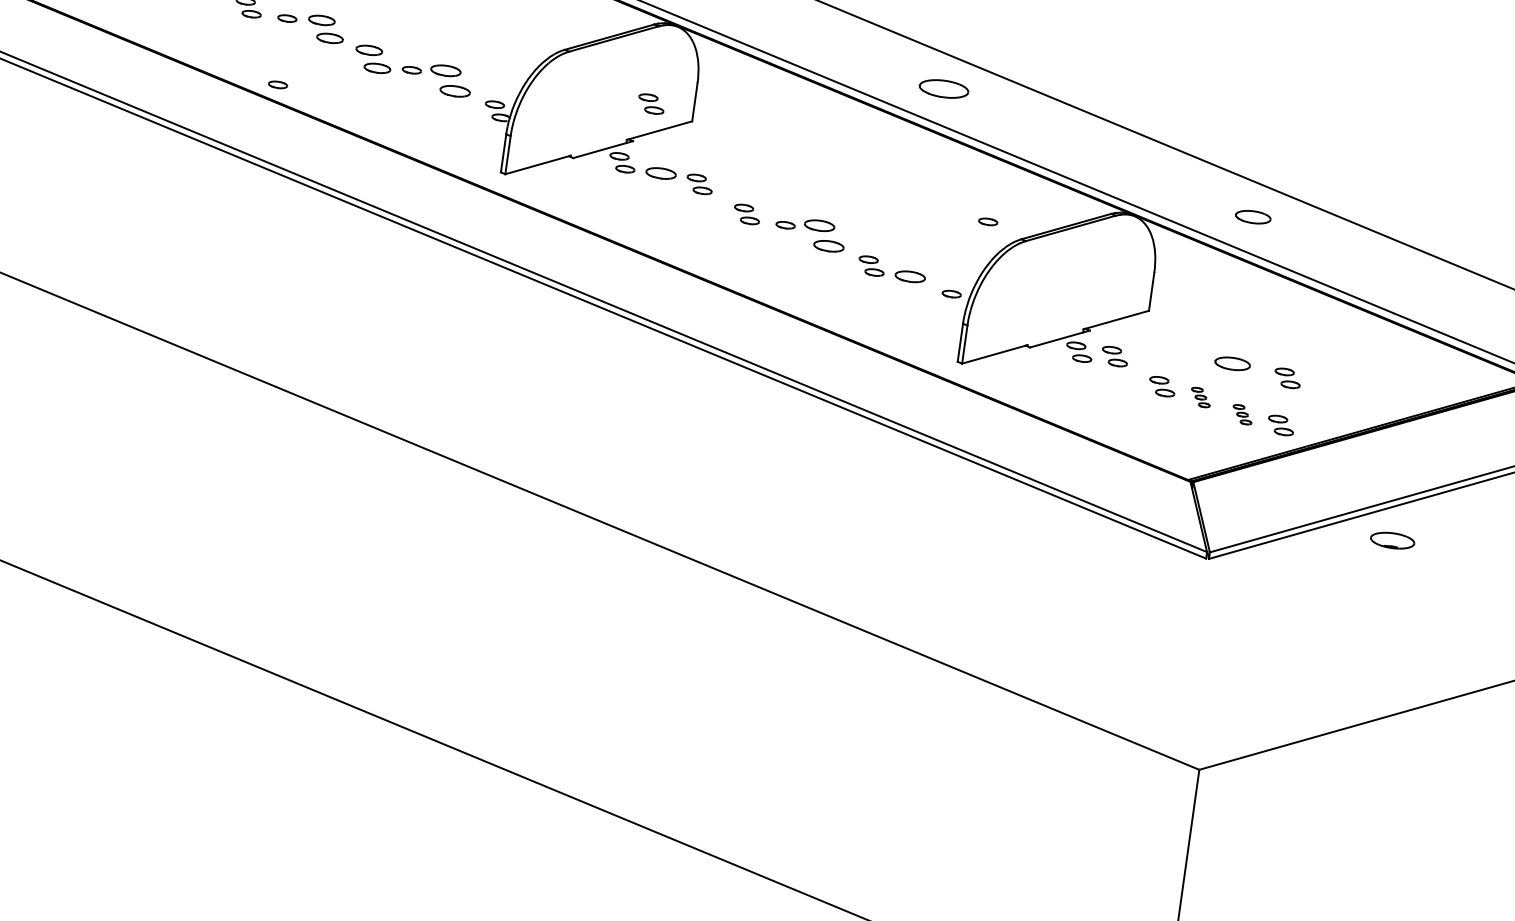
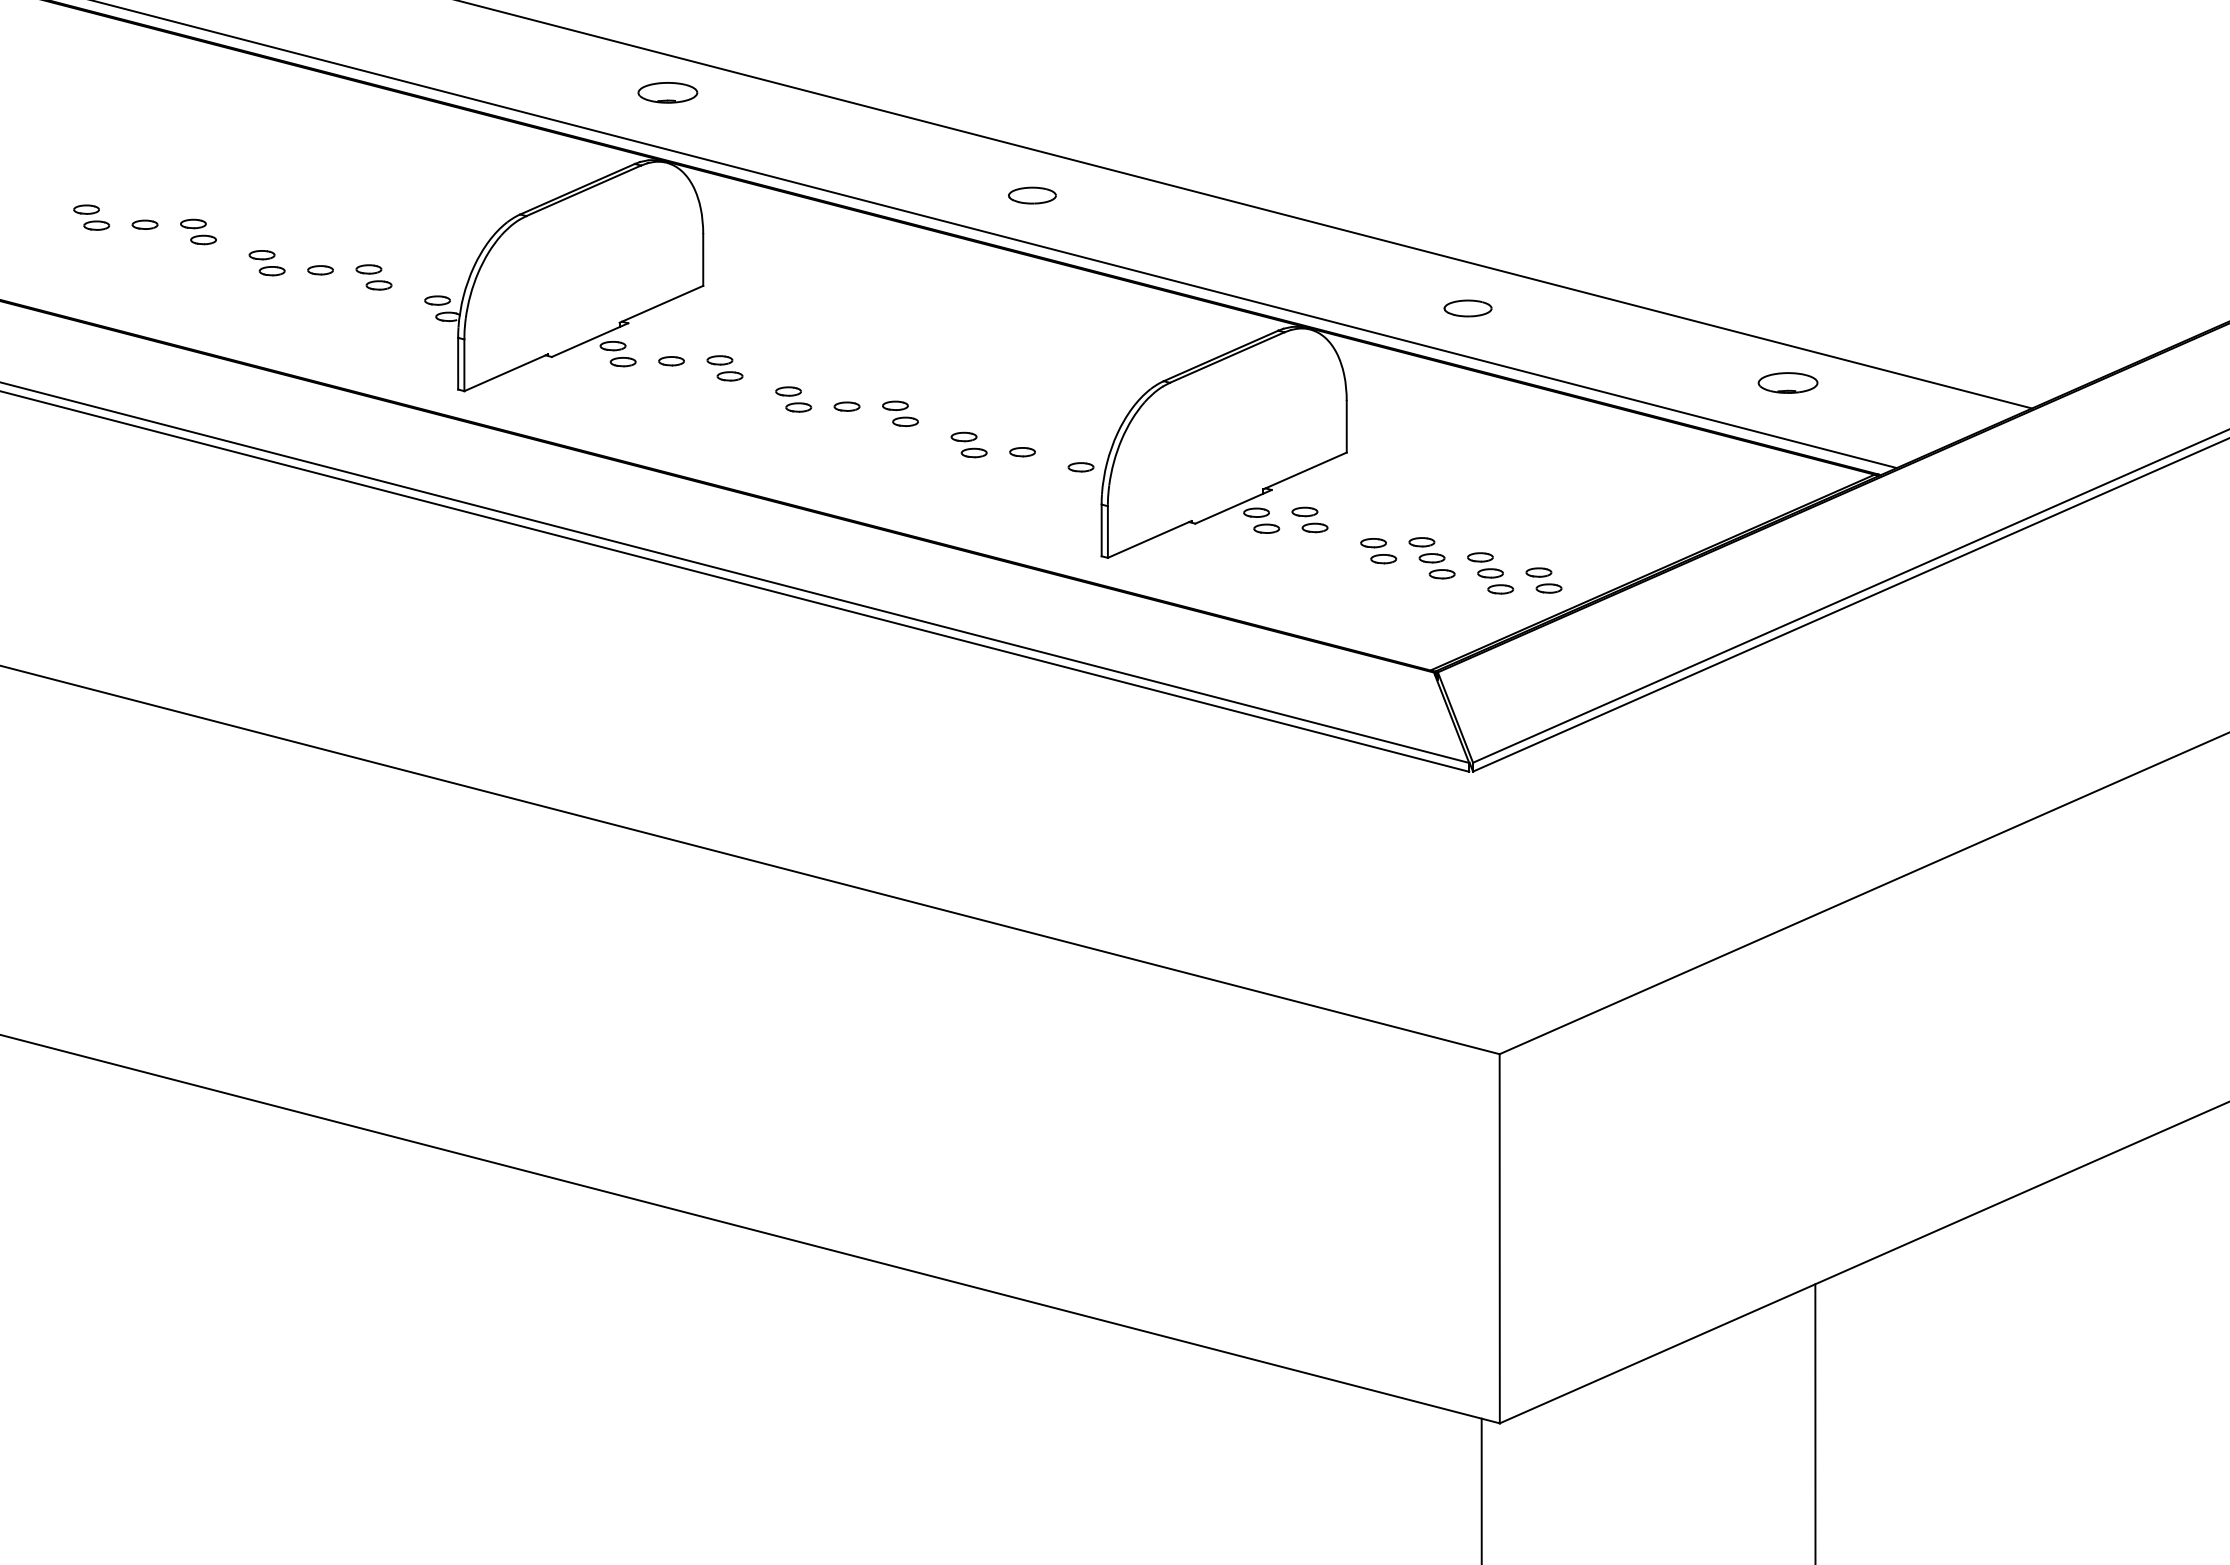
part: (326, 29) -> (198, 231), size x0.71
part: (372, 59) -> (266, 263), size x0.71
part: (450, 81) -> (373, 277), size x0.62
part: (277, 84) -> (144, 314), removed
part: (944, 88) -> (1032, 195), size x0.71
part: (651, 104) -> (645, 270), removed
part: (660, 173) -> (671, 361), size x0.62
part: (987, 221) -> (1115, 364), removed
part: (824, 235) -> (900, 413), size x0.62
part: (910, 277) -> (1022, 452), size x0.62
part: (1232, 363) -> (1467, 507), removed
part: (1287, 378) -> (1543, 516), removed
part: (1200, 397) -> (1431, 558), size x1.67
part: (1242, 414) -> (1490, 573), size x1.67
part: (1392, 540) -> (1787, 382), moved

